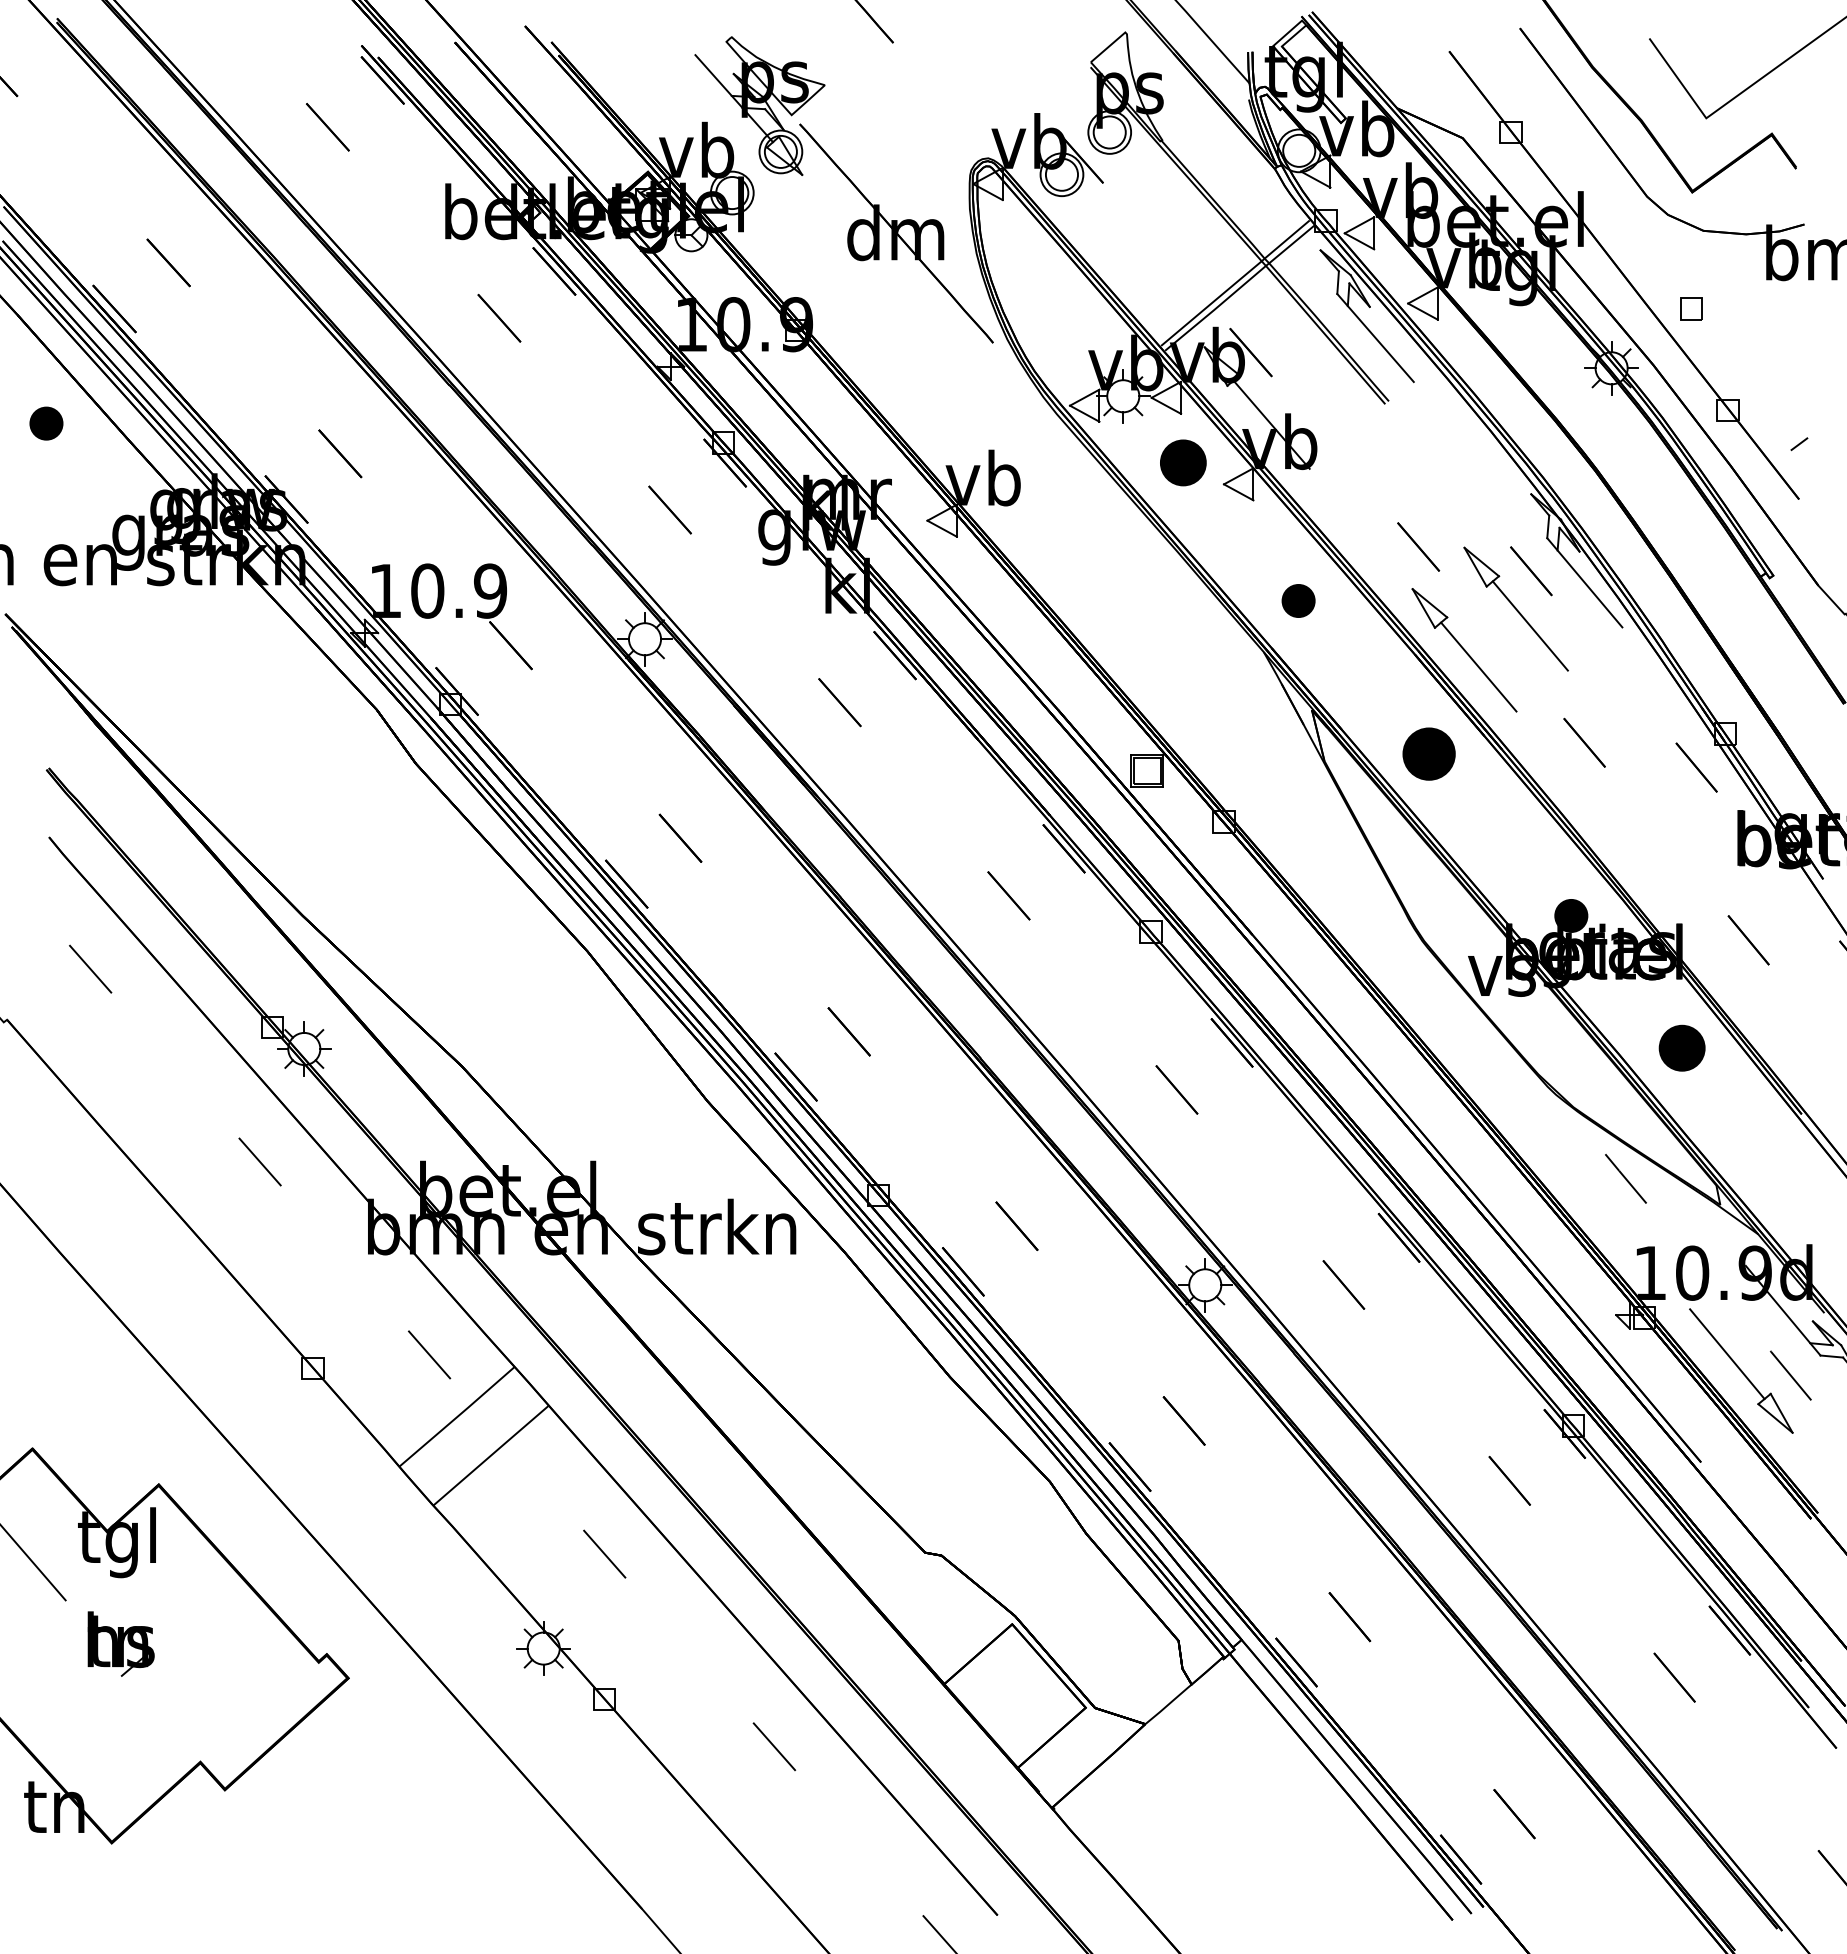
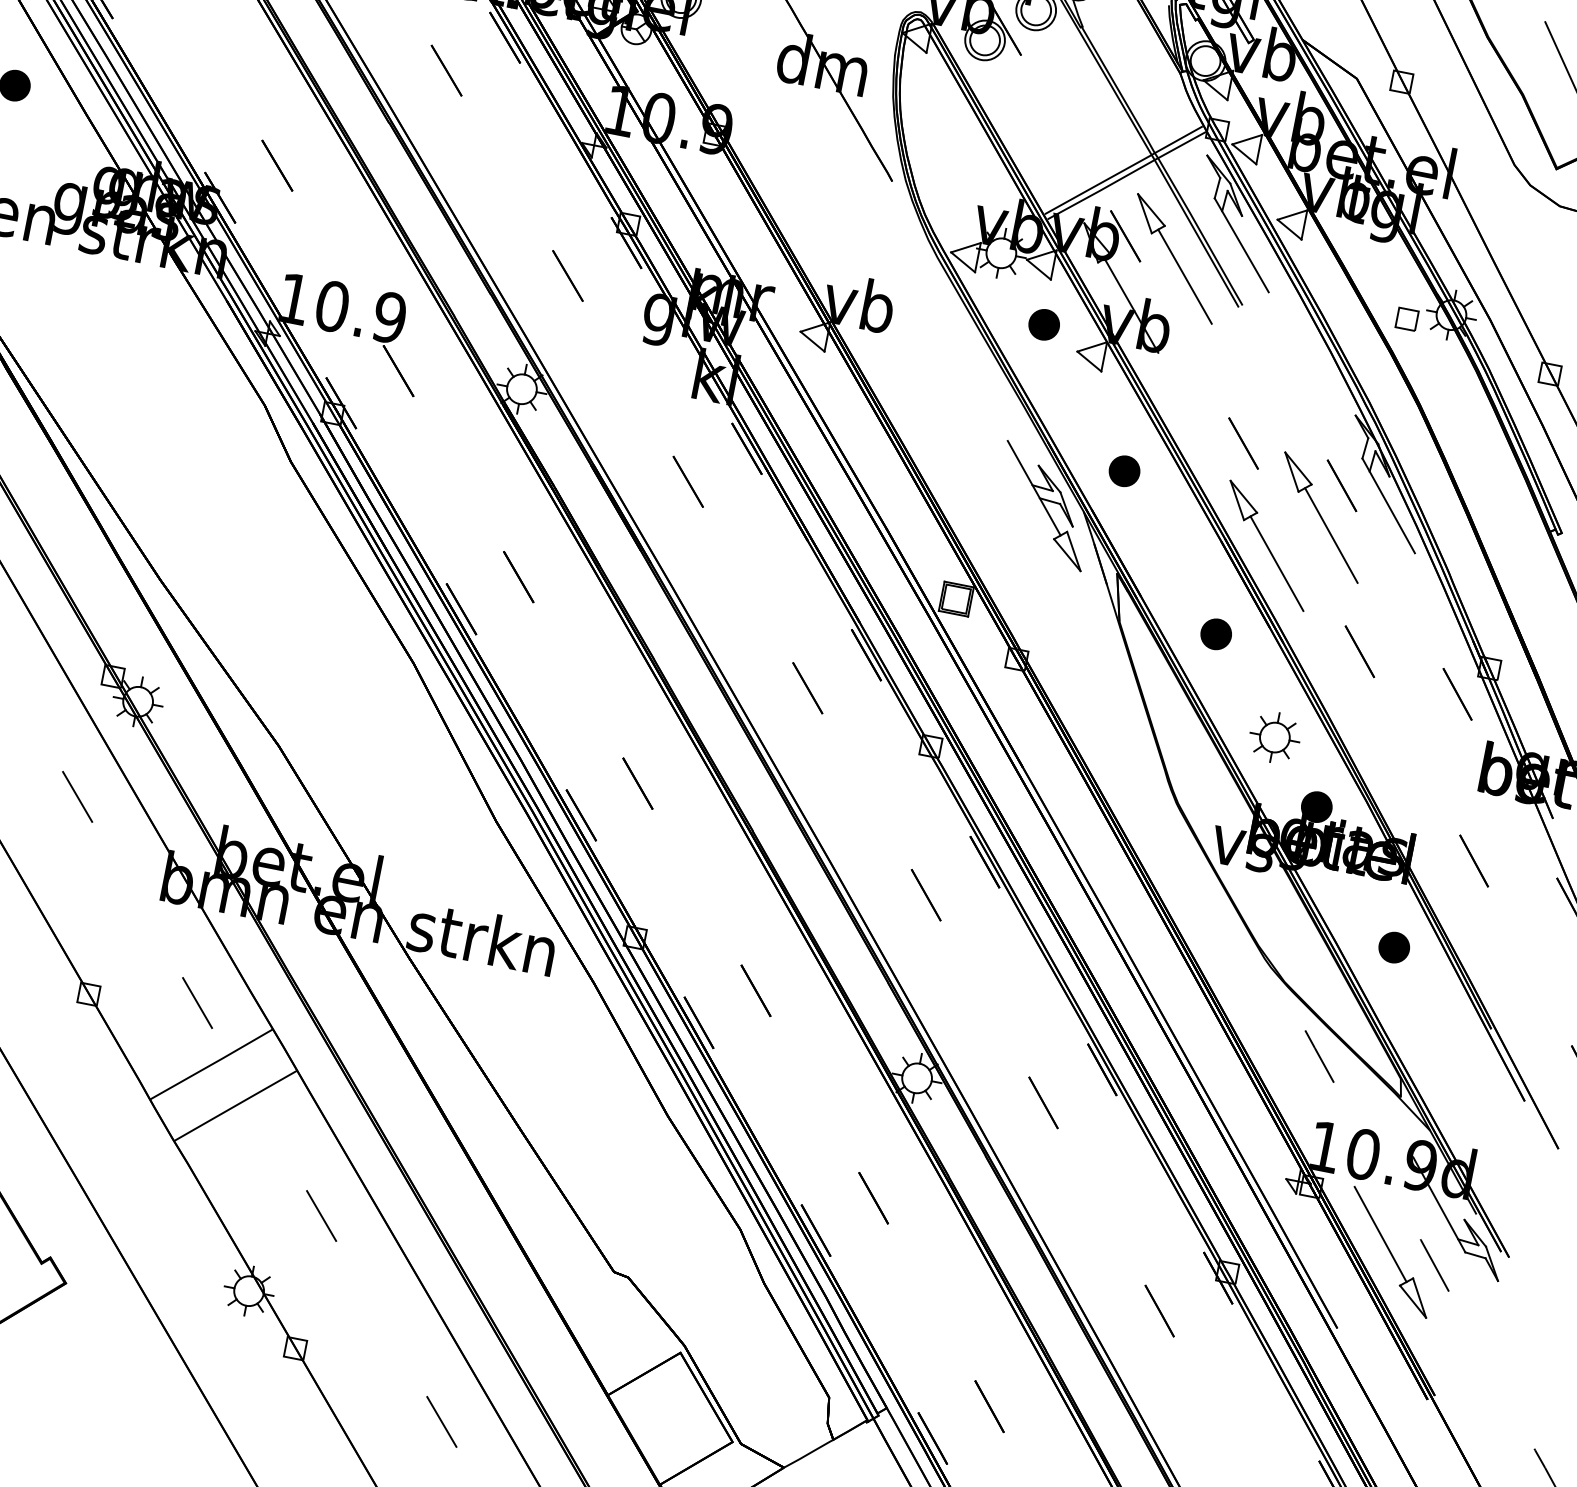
part: (1691, 308) -> (1407, 318), moved
part: (1307, 366) -> (1174, 259), added
part: (1183, 462) -> (1044, 324), size x0.71
part: (1220, 654) -> (1043, 506), added
part: (1429, 754) -> (1216, 634), size x0.62
part: (1512, 850) -> (1274, 736), added
part: (1682, 1048) -> (1394, 947), size x0.71

